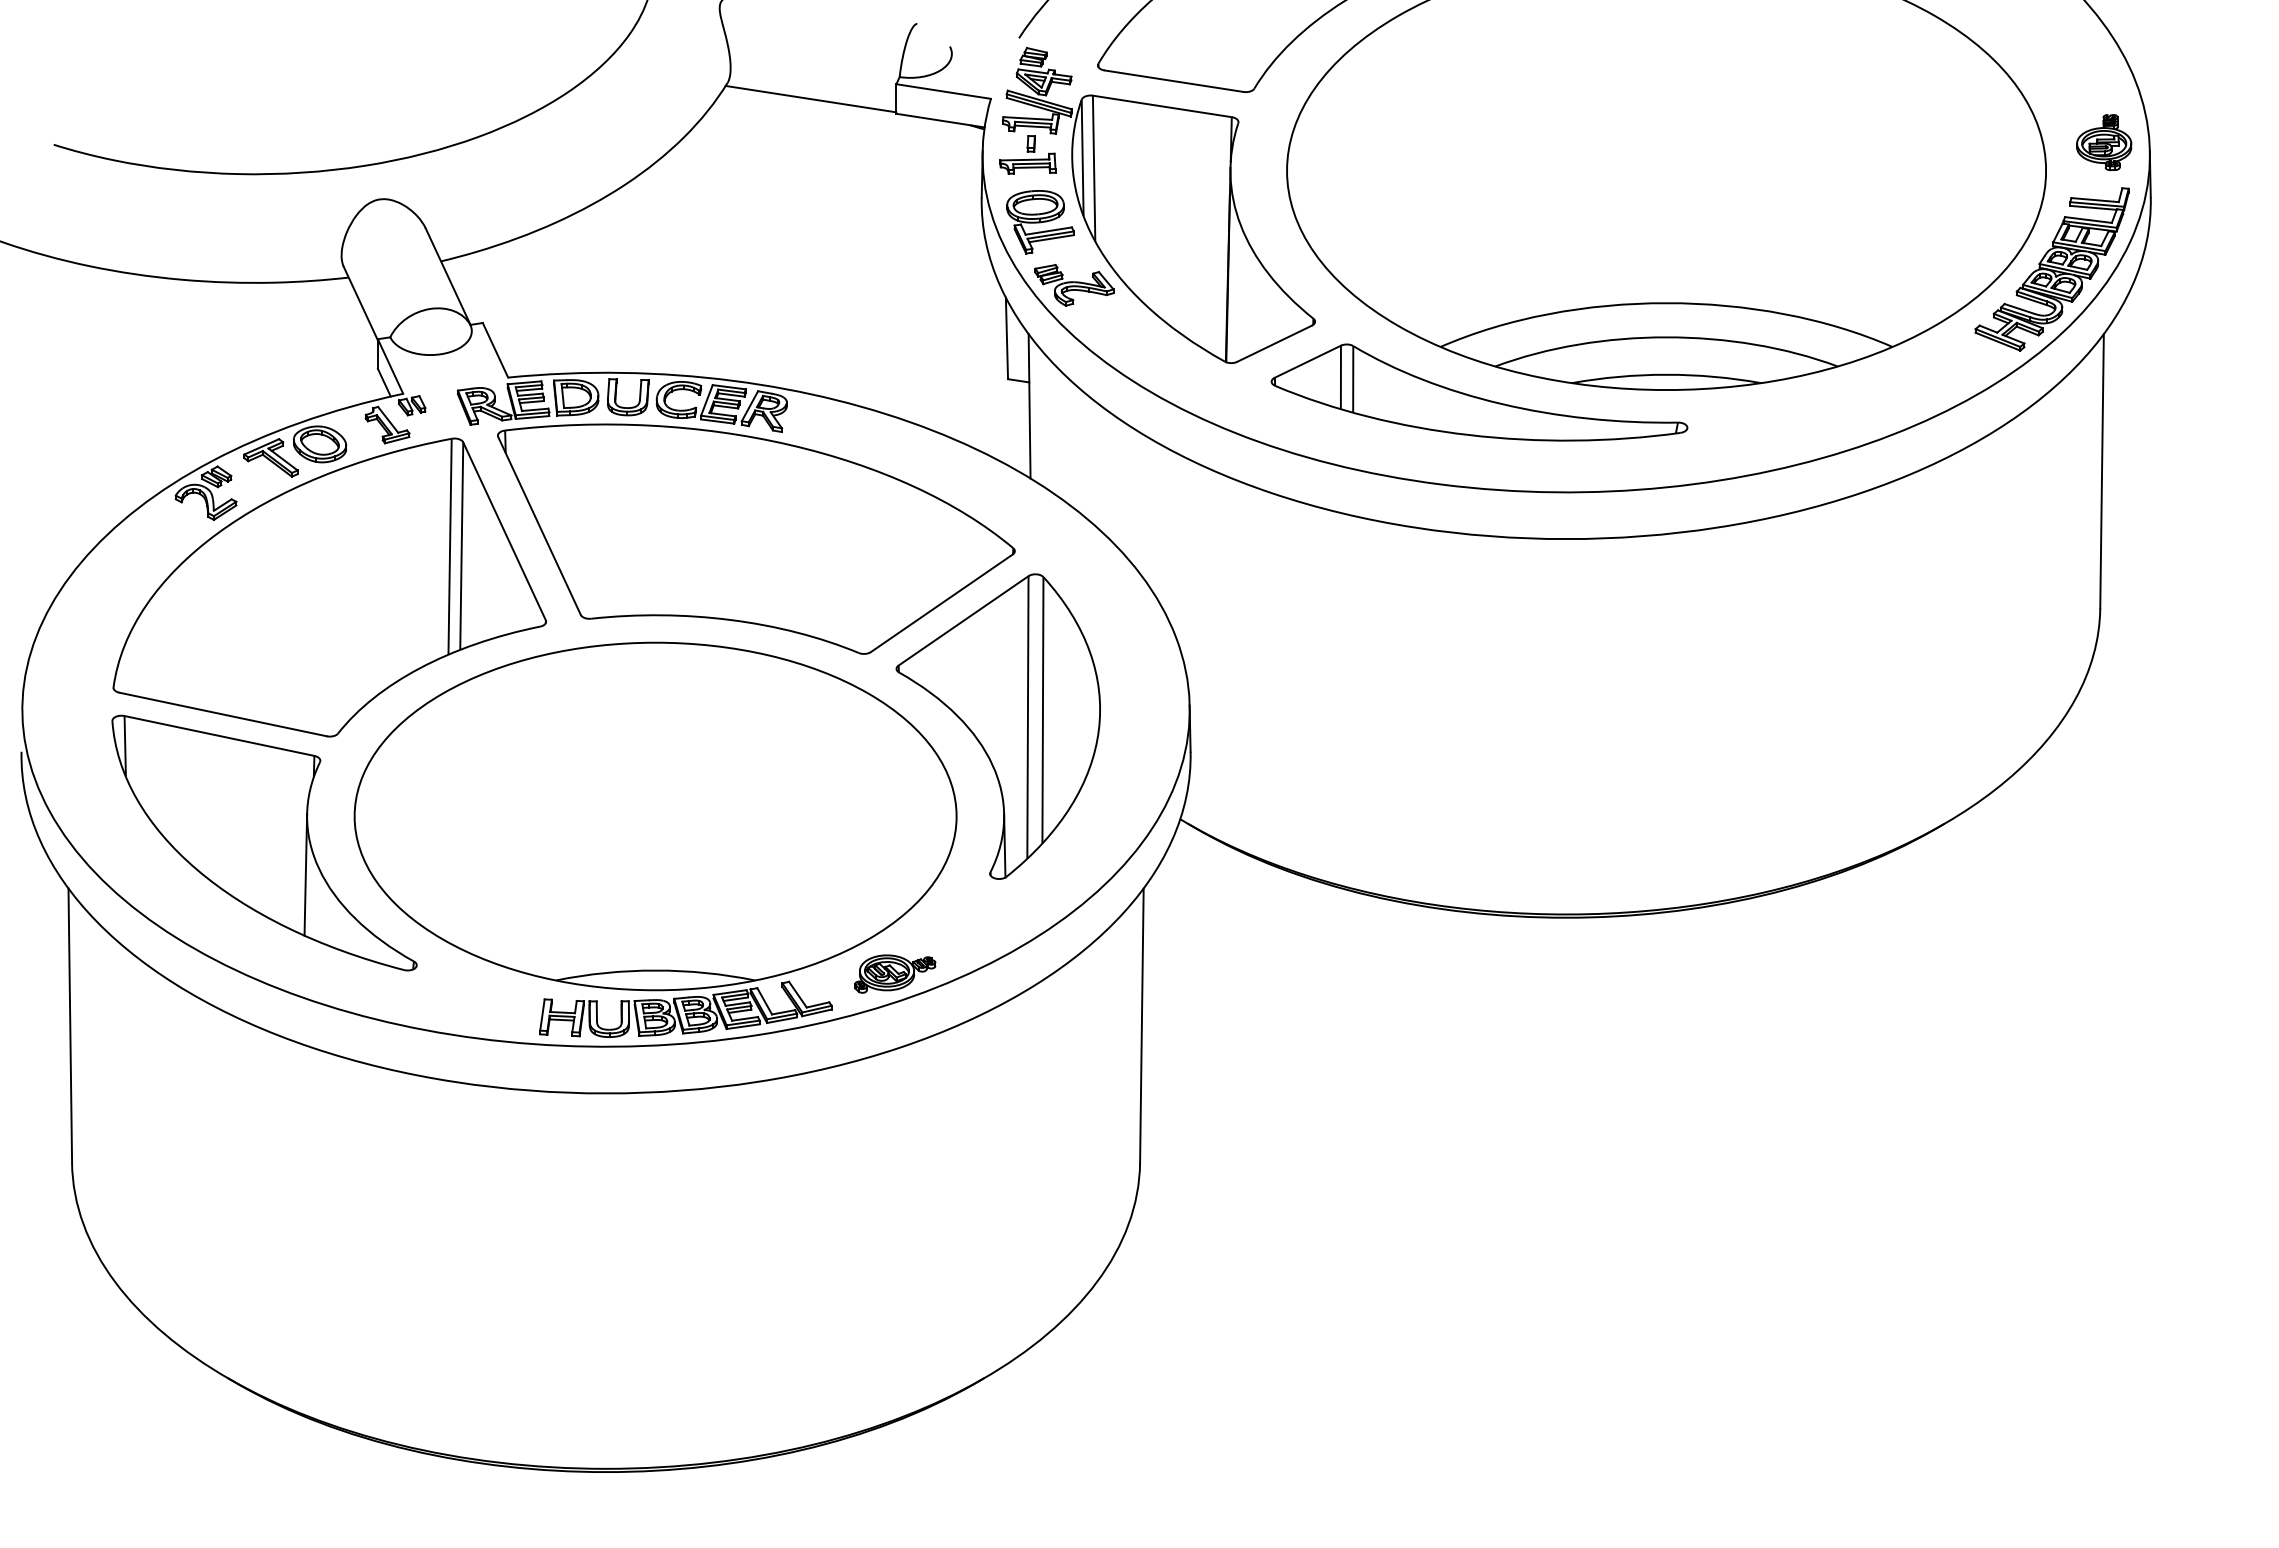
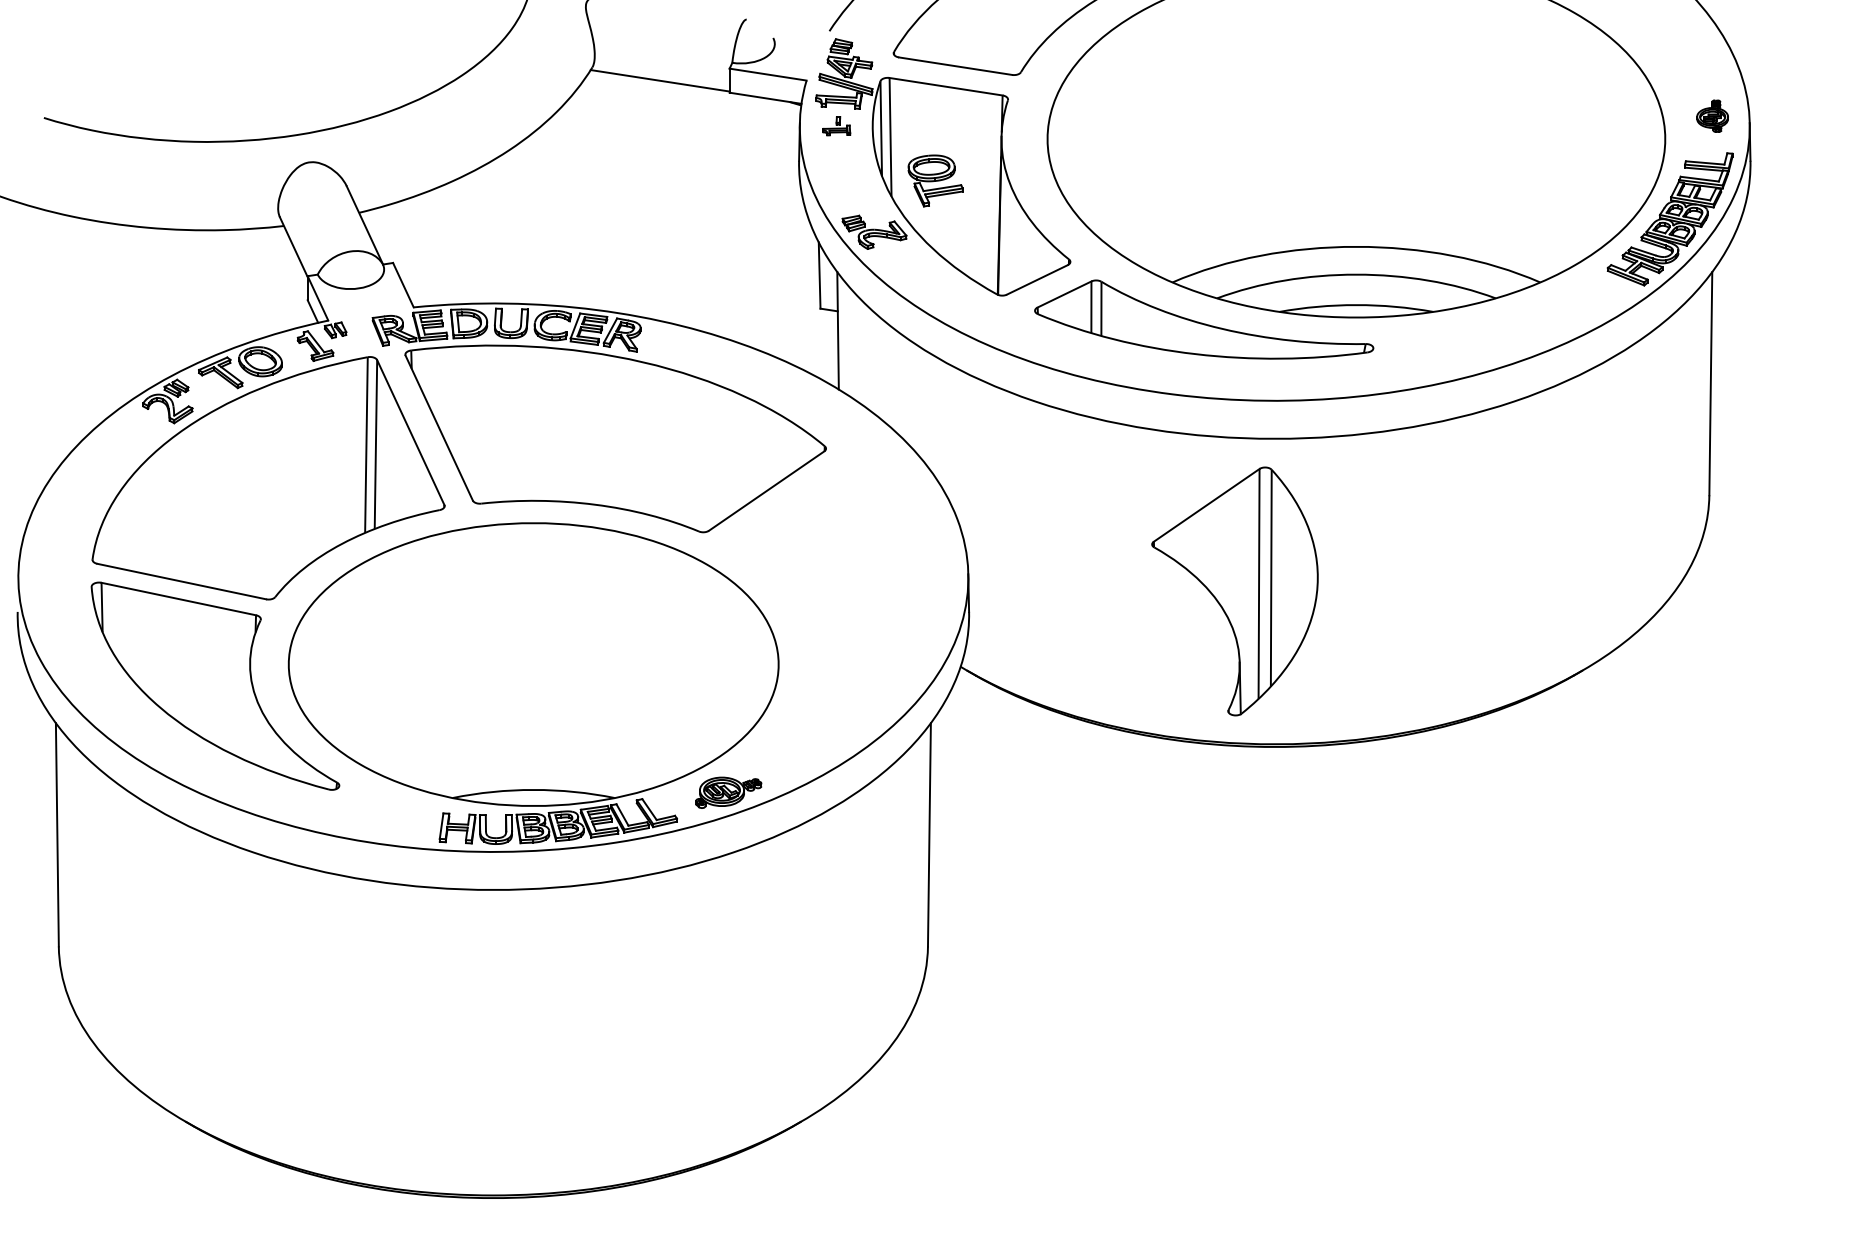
part: (2104, 142) -> (1712, 116), size x0.7
part: (1027, 154) -> (836, 125), size x0.6
part: (1040, 222) -> (935, 181), moved
part: (997, 726) -> (1234, 591), moved
line: (305, 874) -> (248, 711), removed

